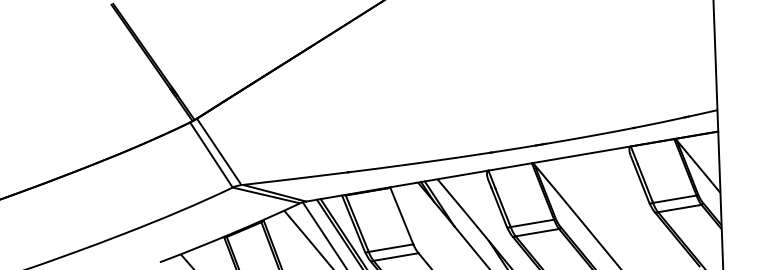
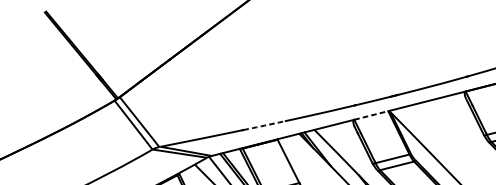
line: (510, 166) -> (371, 115), solid -> dashed
arc: (374, 168) -> (263, 125), solid -> dashed

